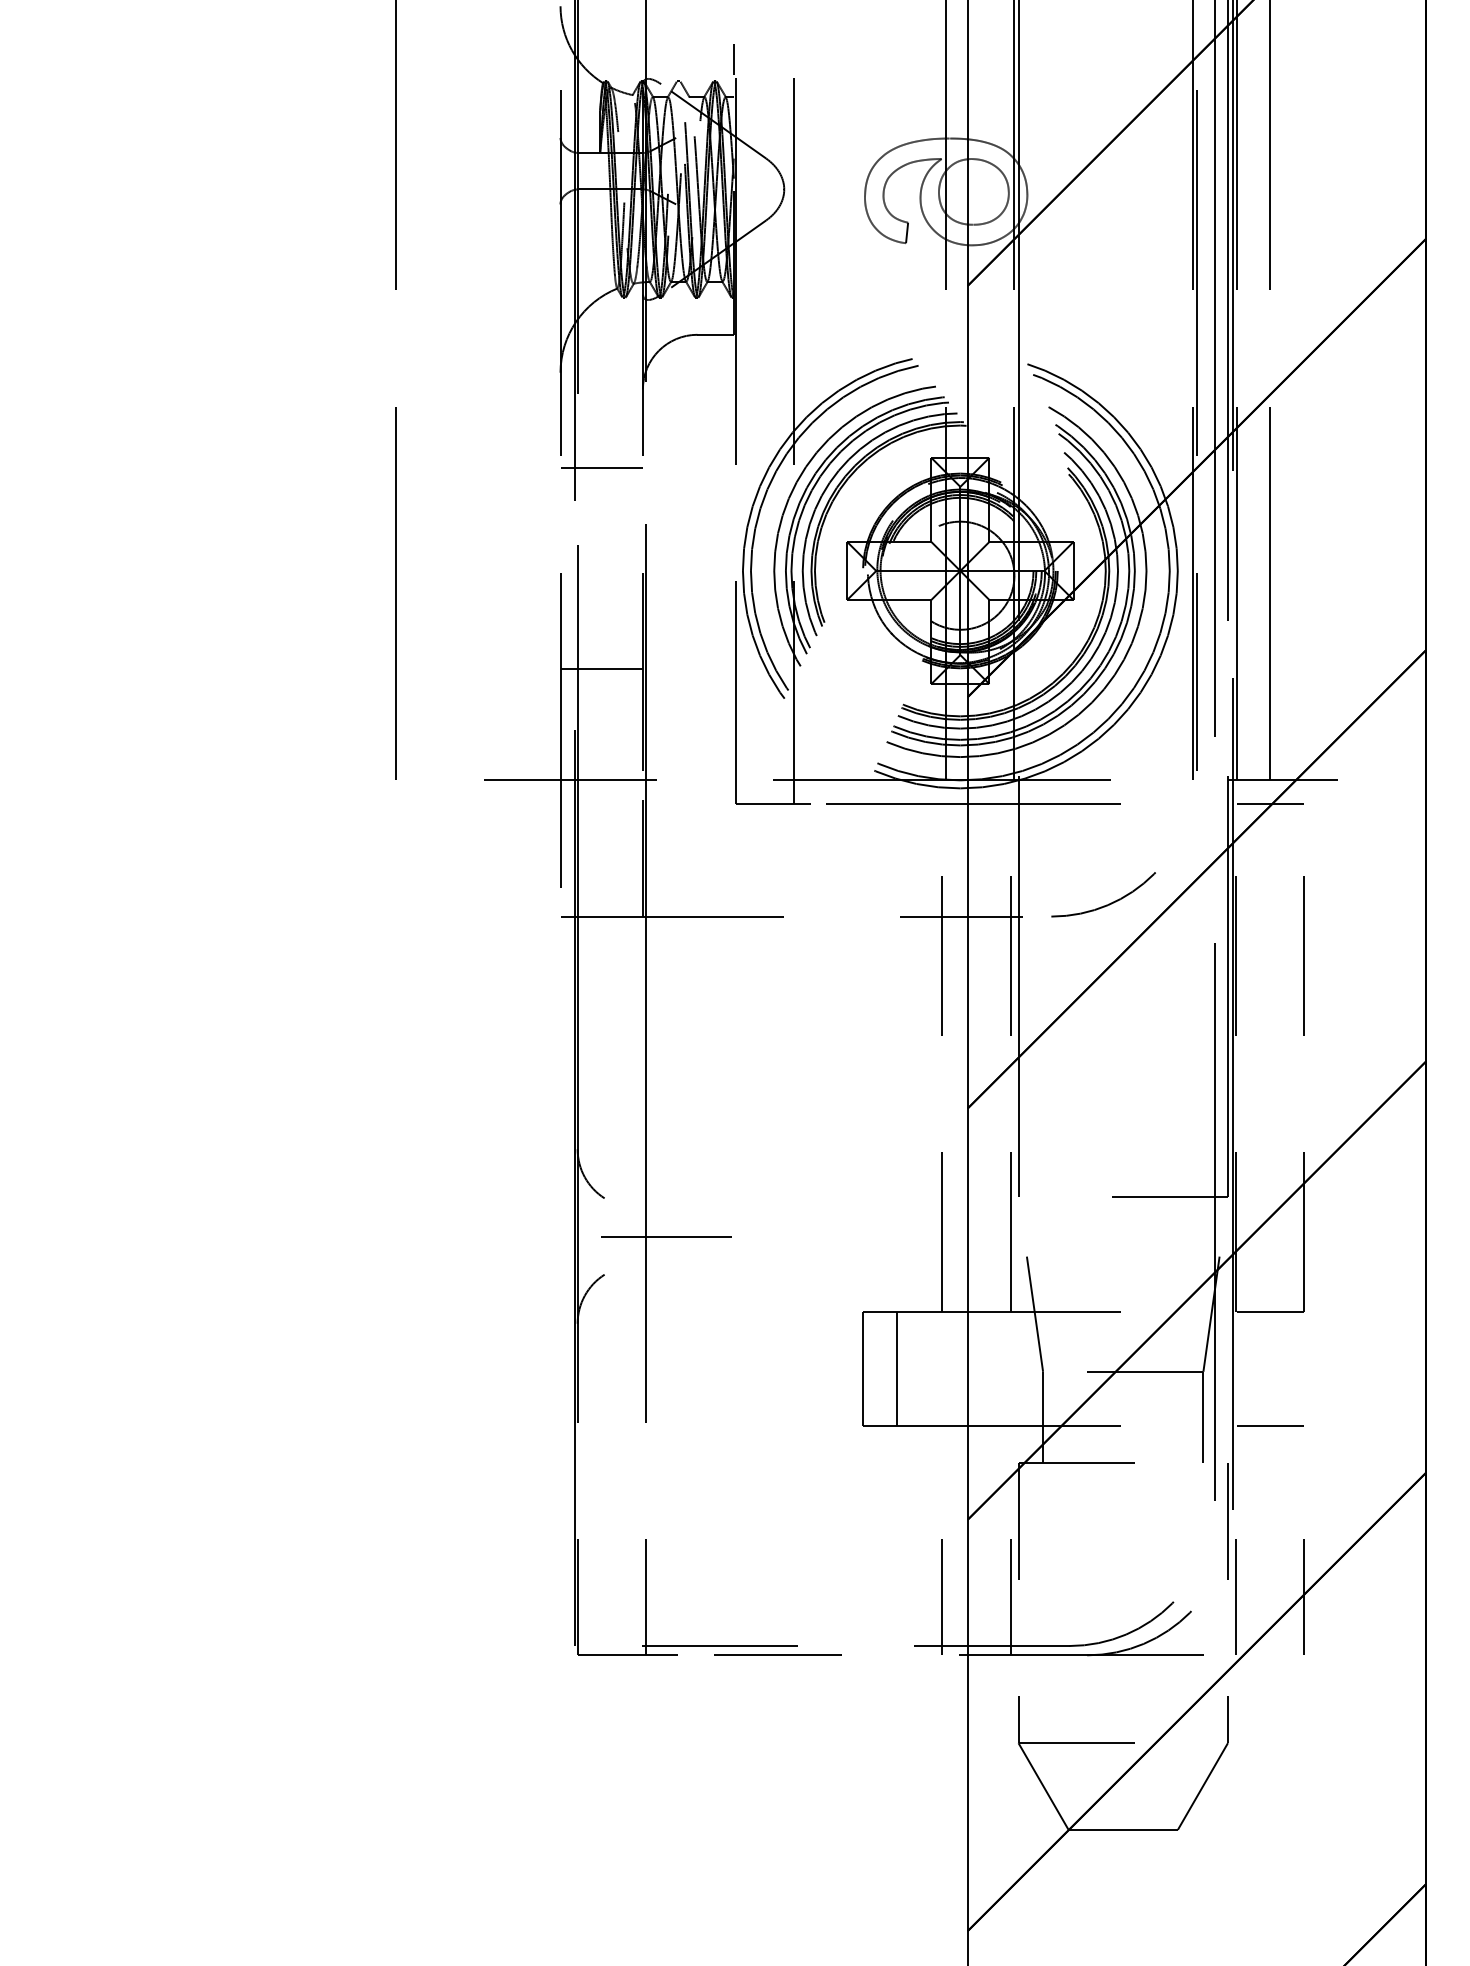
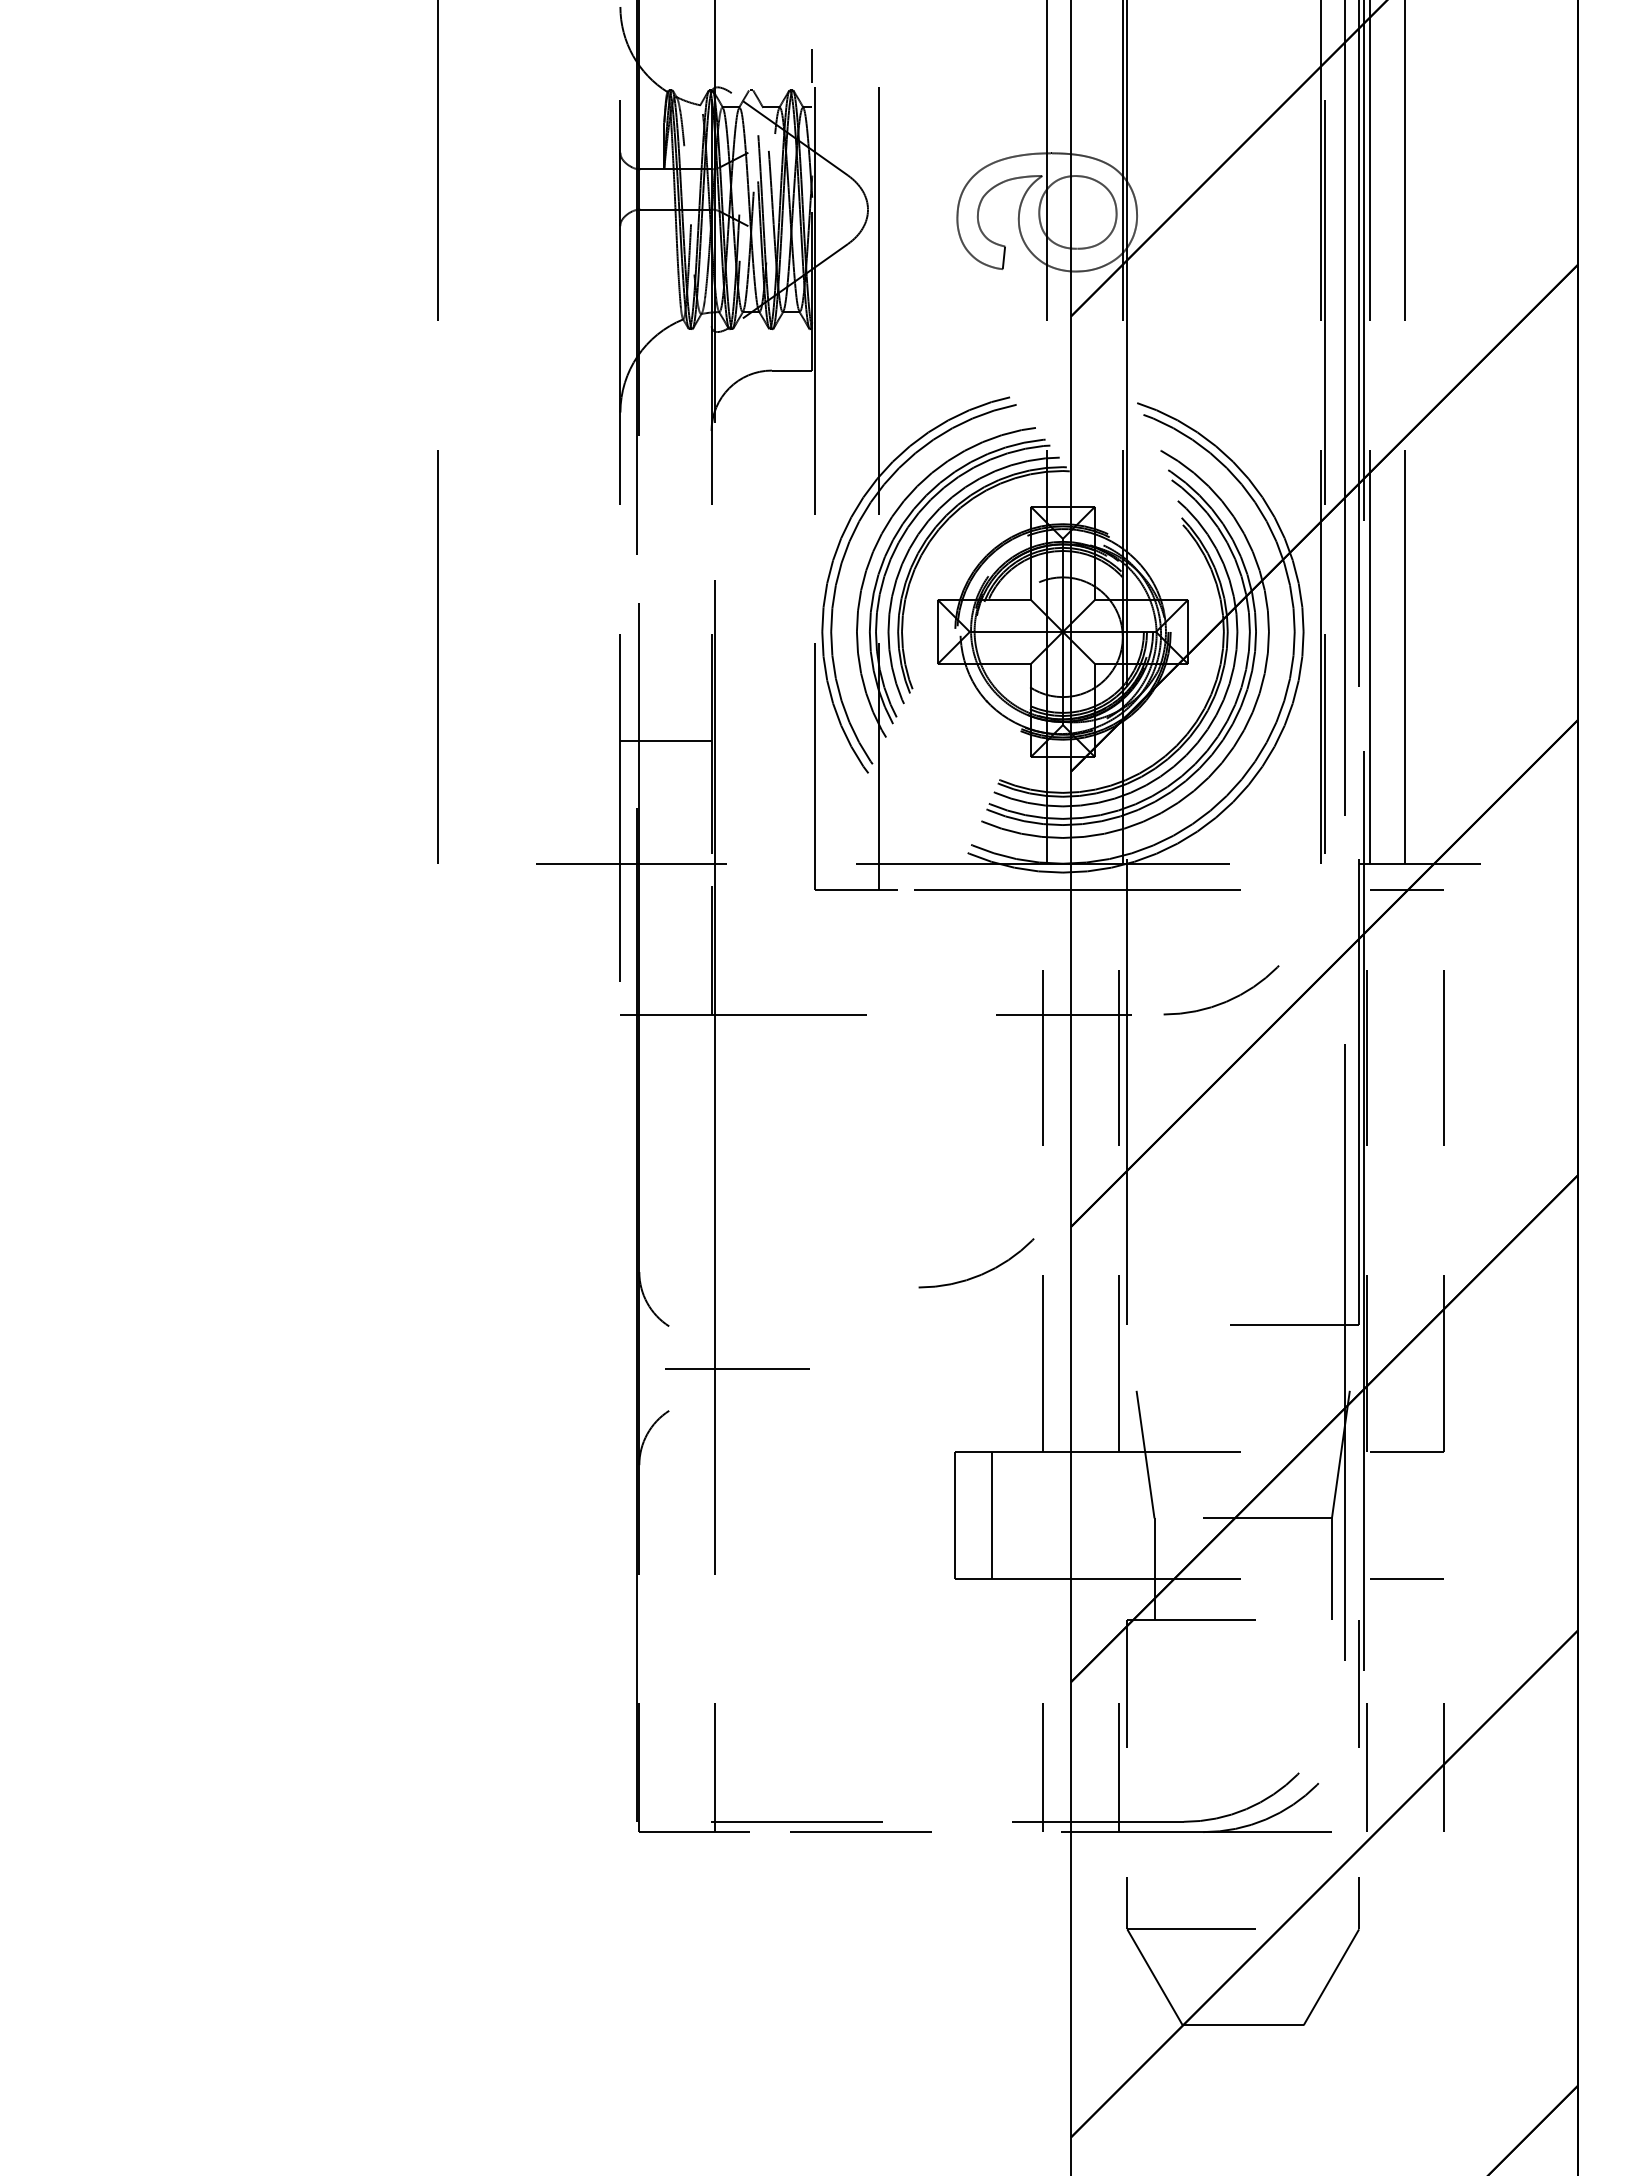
line: (601, 467) -> (665, 517), removed
arc: (886, 1150) -> (981, 1273), added

